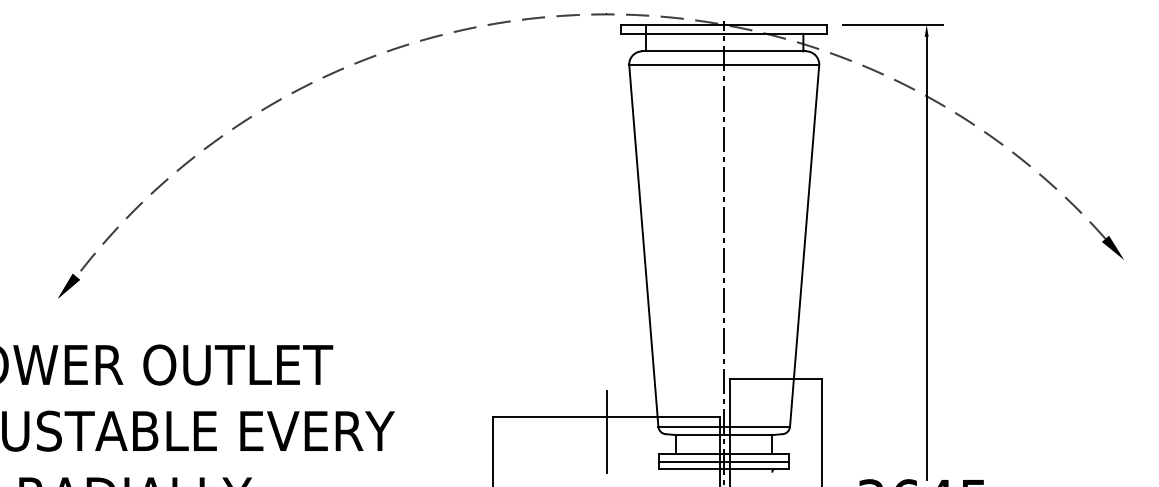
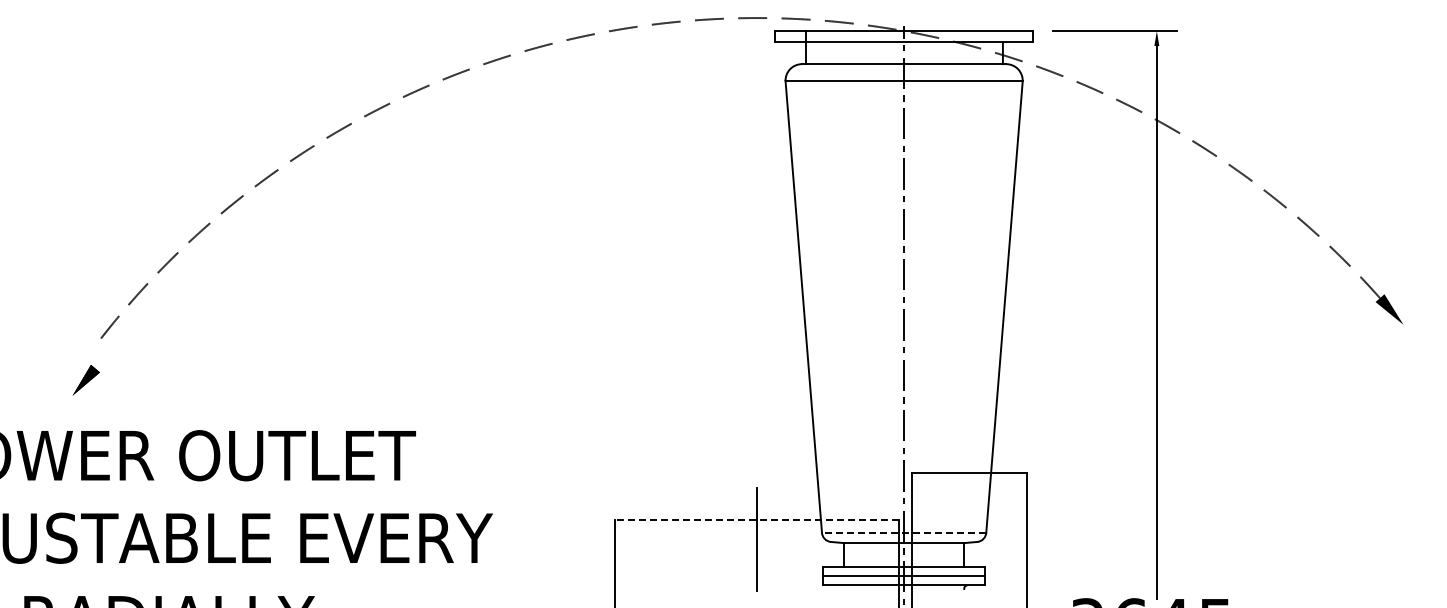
part: (68, 286) -> (85, 380), moved
line: (605, 416) -> (756, 520), solid -> dashed
line: (723, 426) -> (903, 532), solid -> dashed

